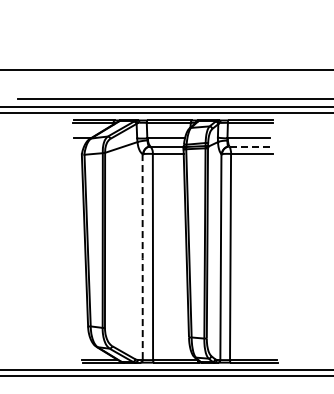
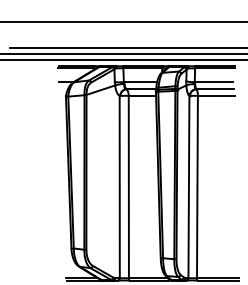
line: (251, 146) -> (216, 89), dashed -> solid
line: (142, 258) -> (119, 188), dashed -> solid

